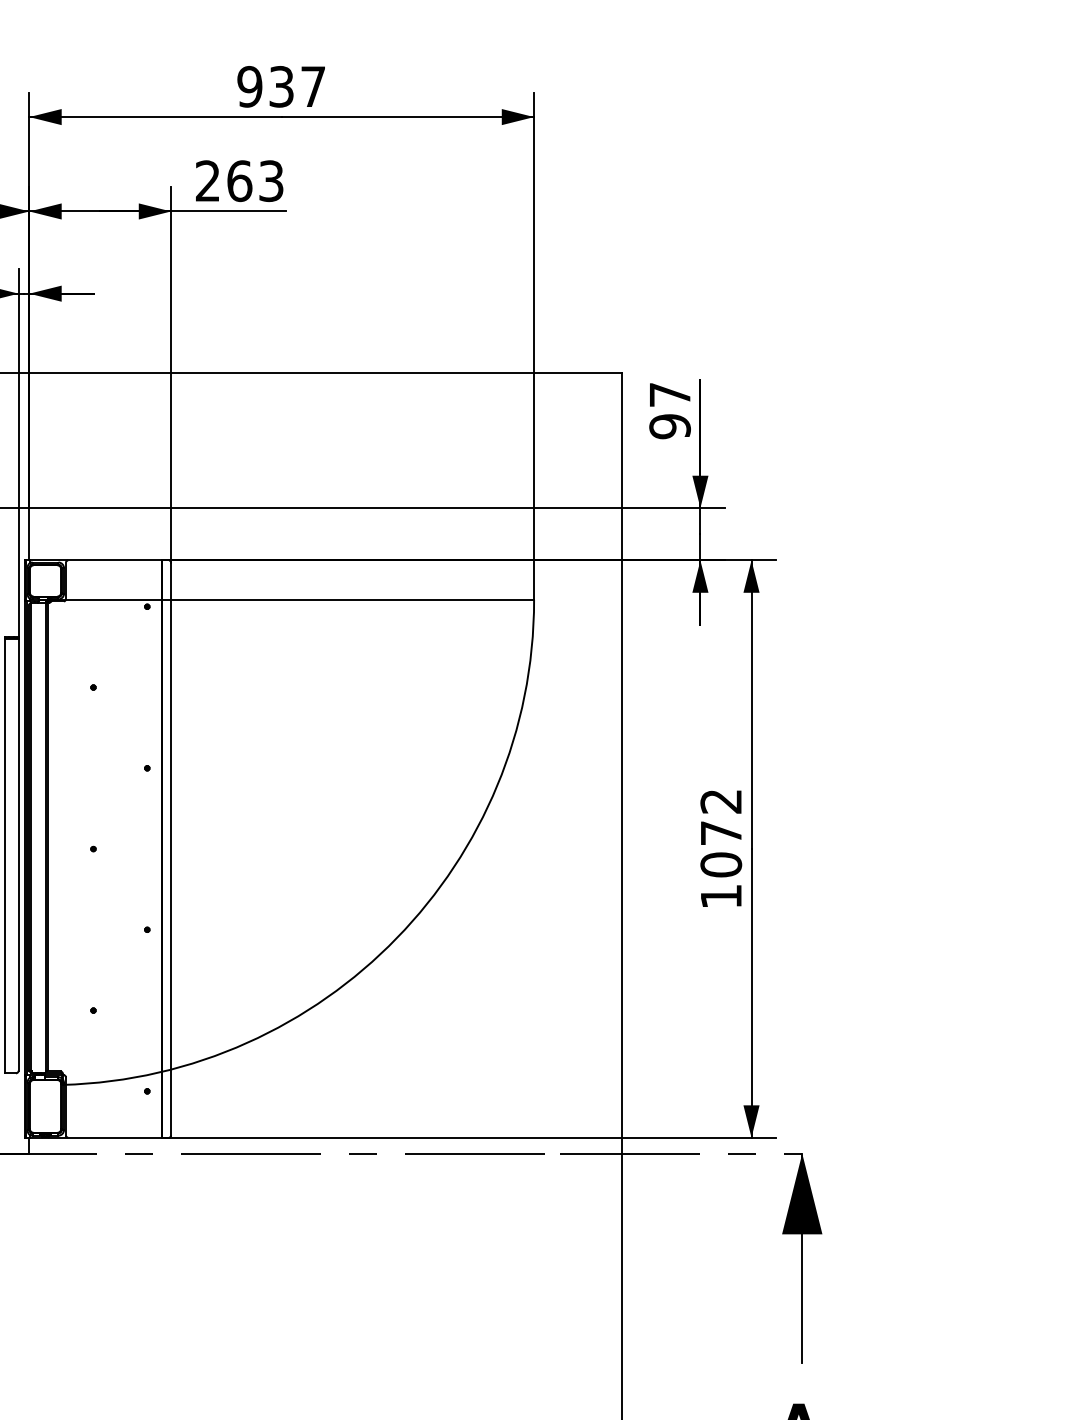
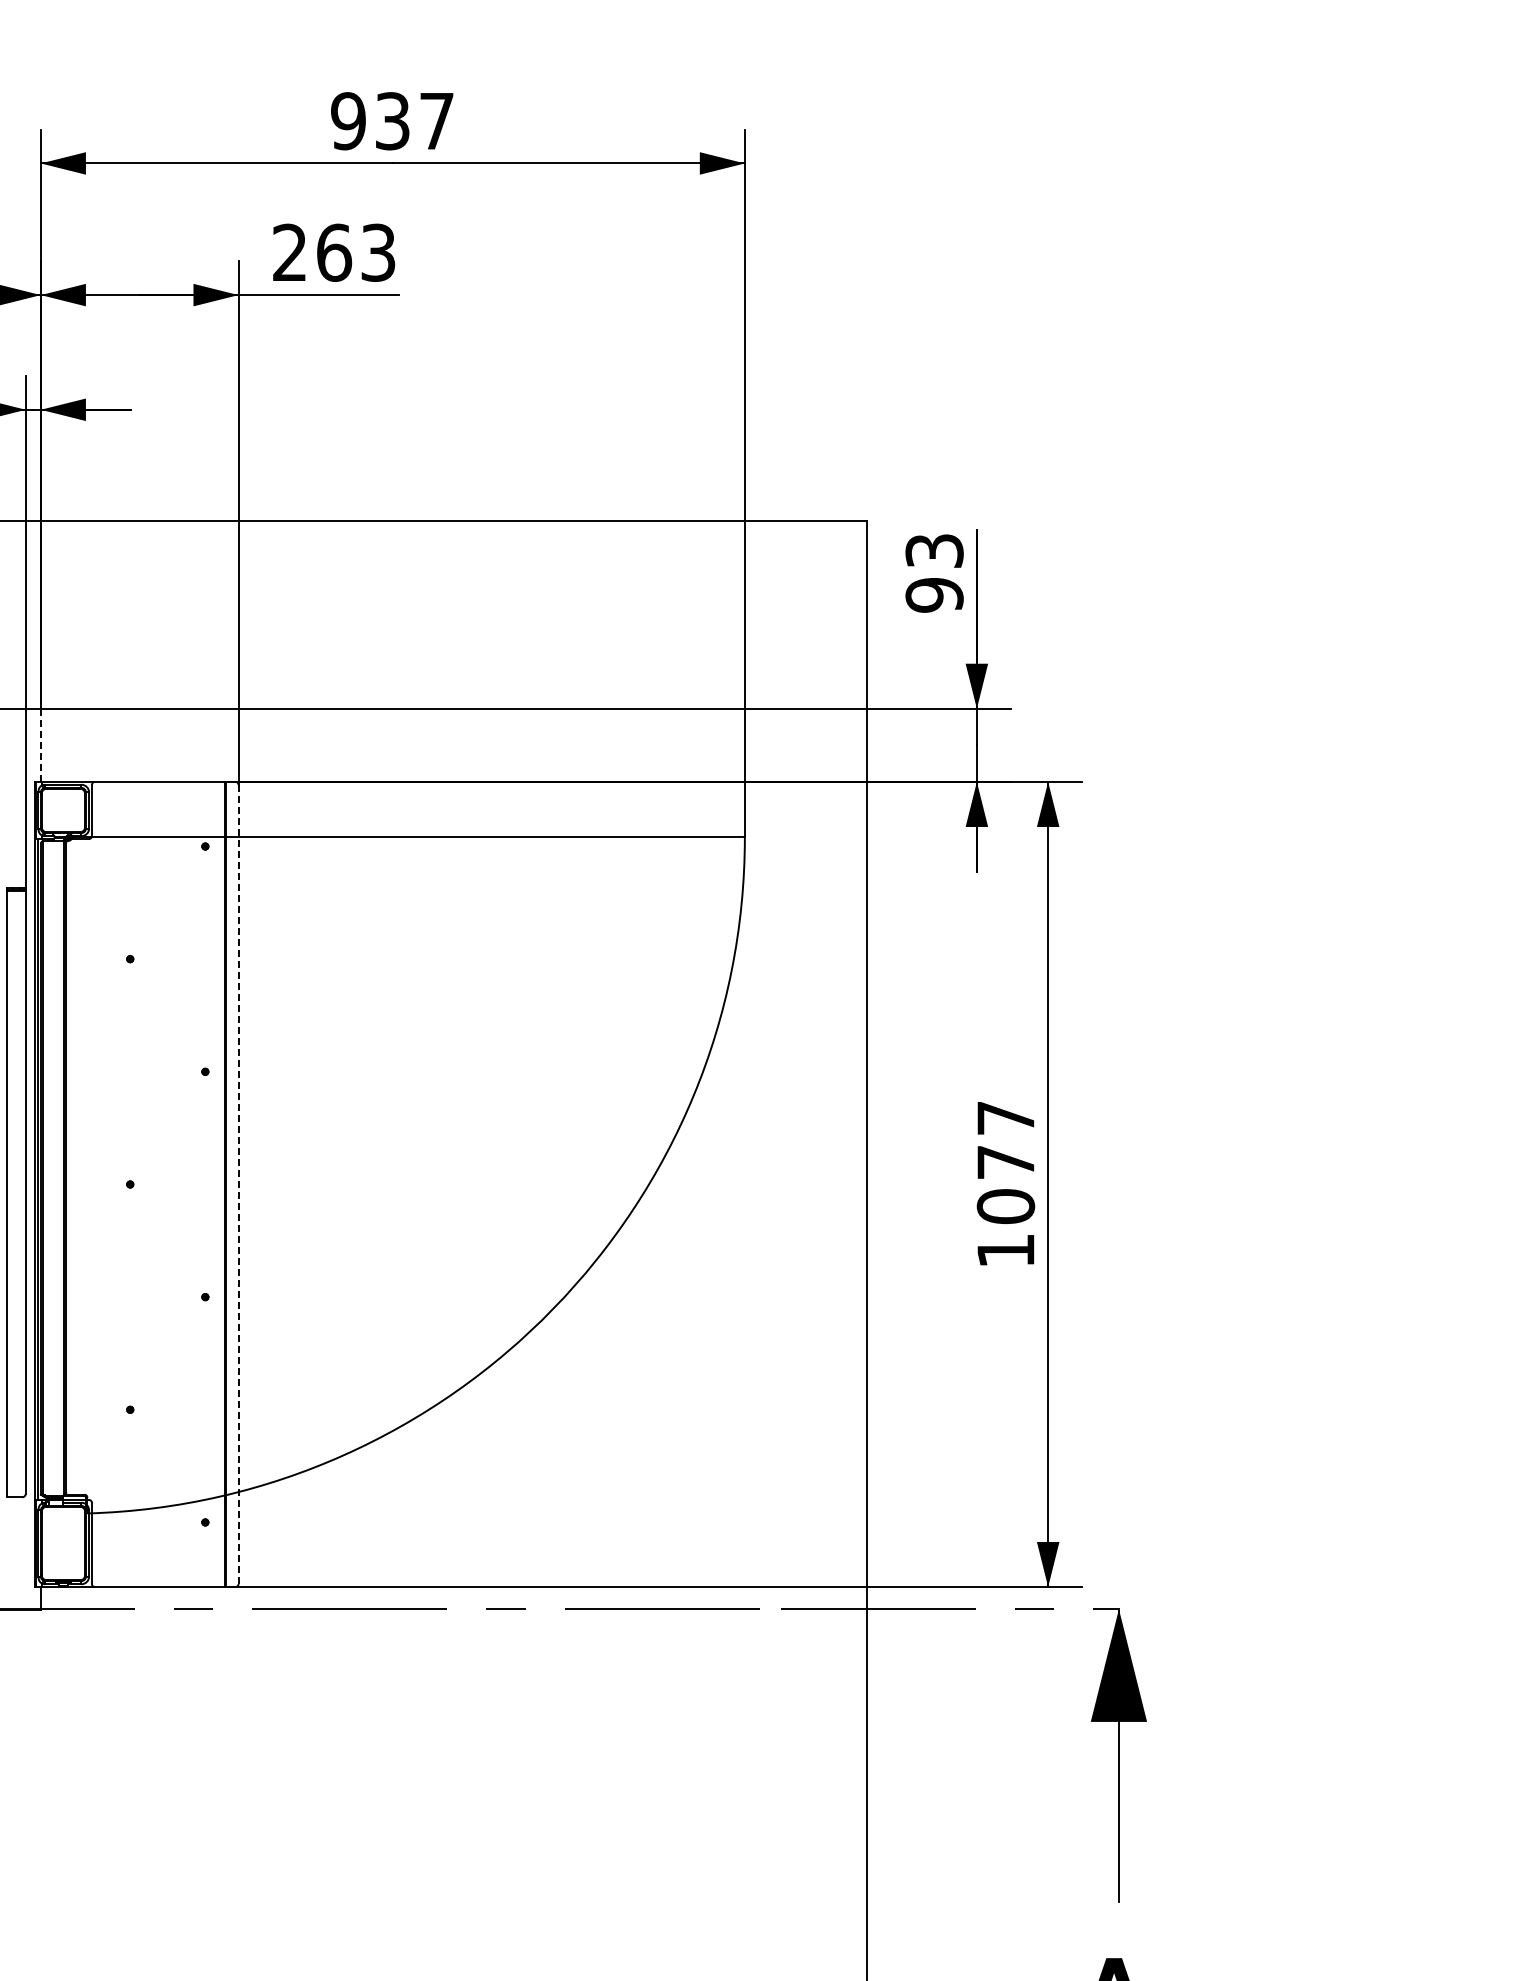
text: (670, 394) -> (934, 550), 97 -> 93
line: (29, 534) -> (40, 745), solid -> dashed
text: (720, 801) -> (1005, 1118), 1072 -> 1077
line: (171, 849) -> (238, 1184), solid -> dashed

